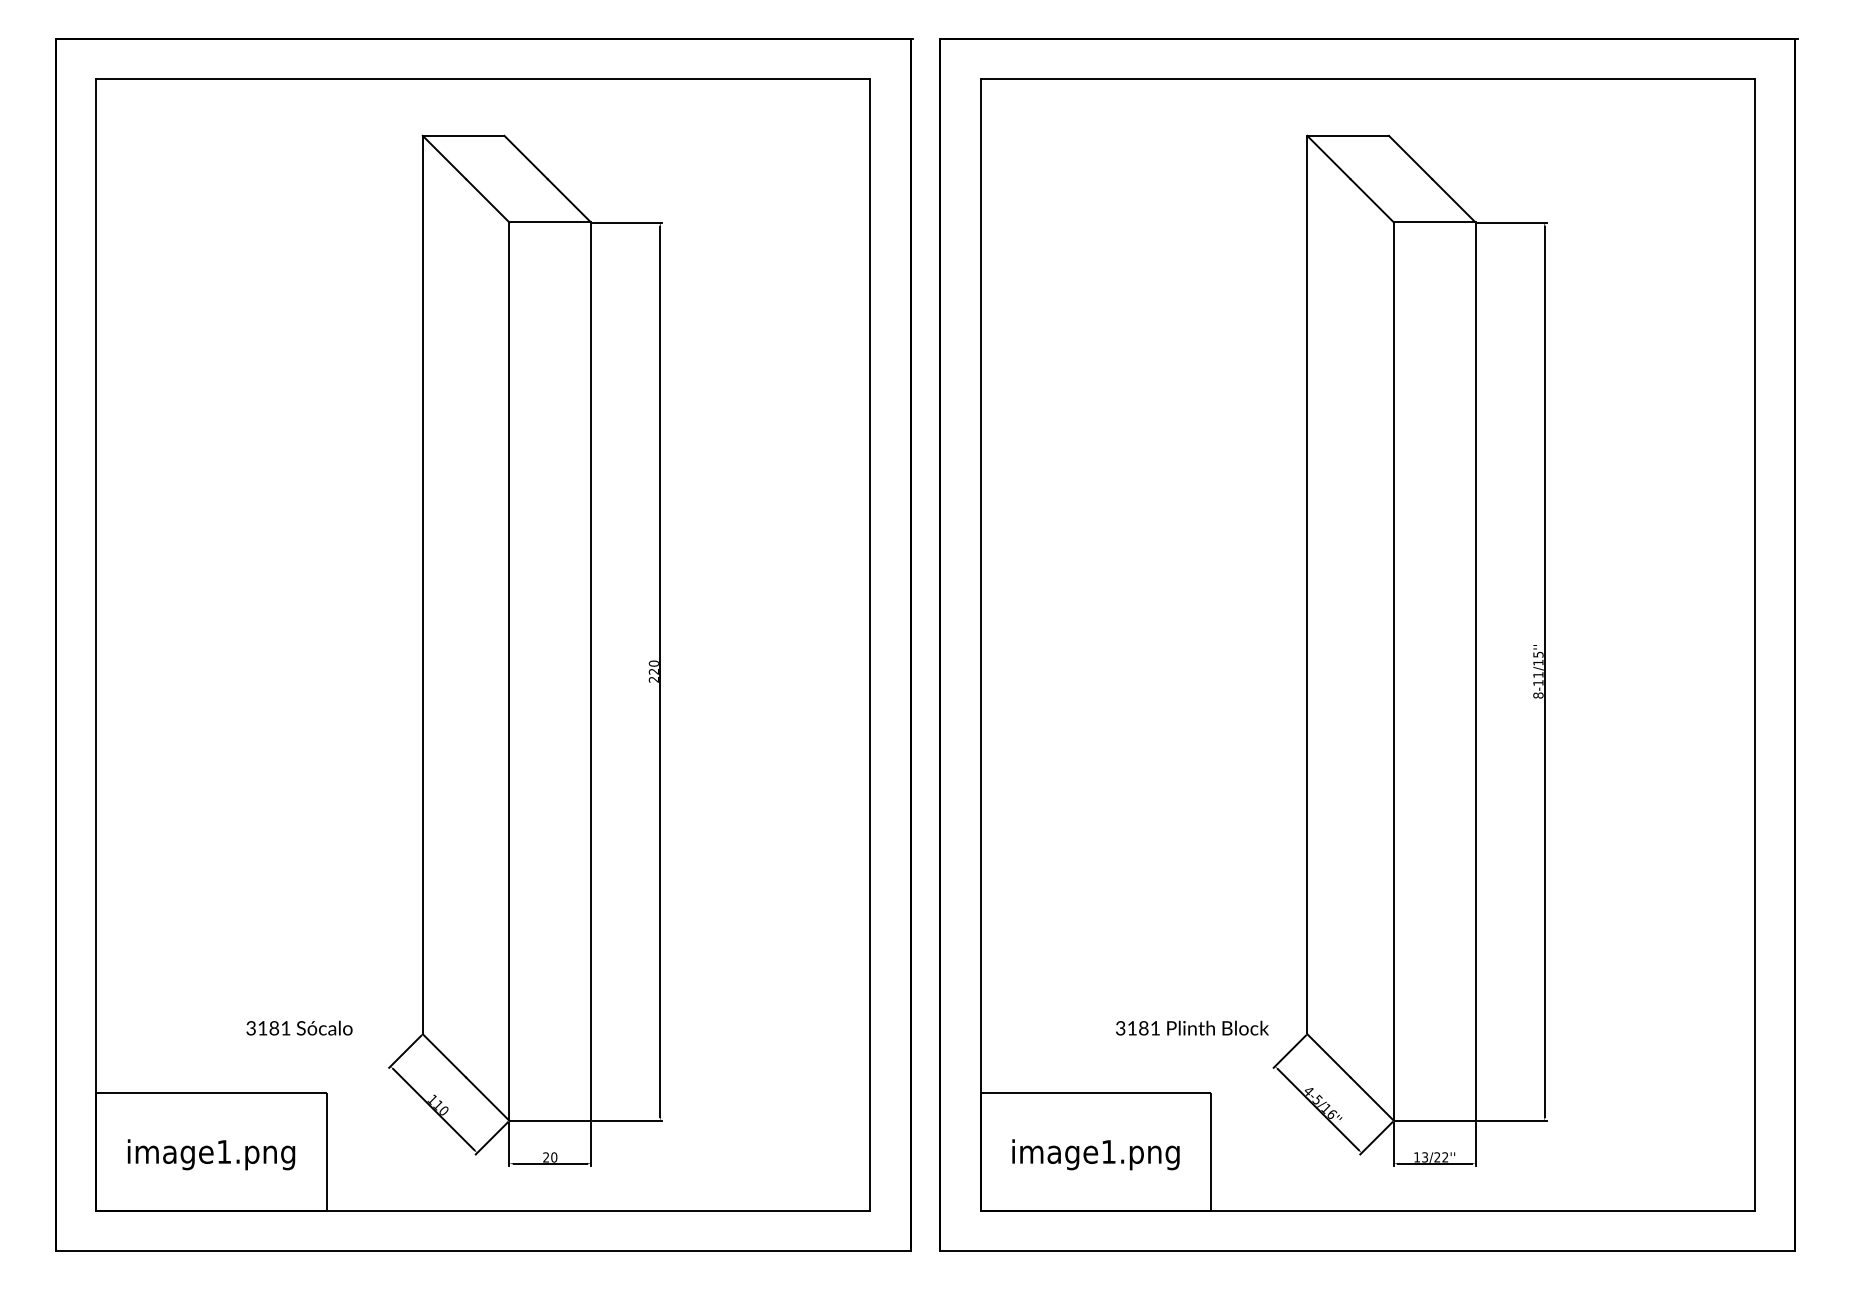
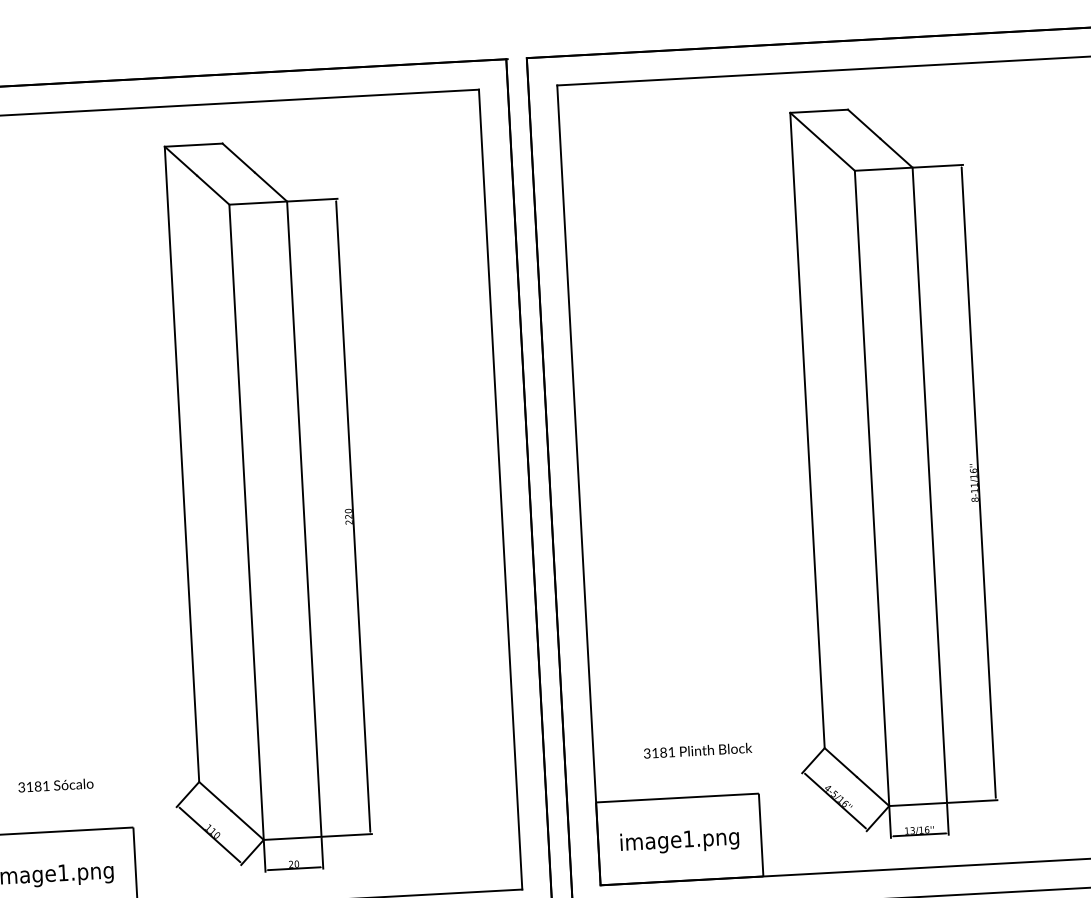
text: (1538, 654) -> (973, 470), 8-11/15'' -> 8-11/16''
text: (299, 1027) -> (55, 784), moved
text: (1192, 1027) -> (697, 750), moved
text: (1441, 1157) -> (924, 830), 13/22'' -> 13/16''

